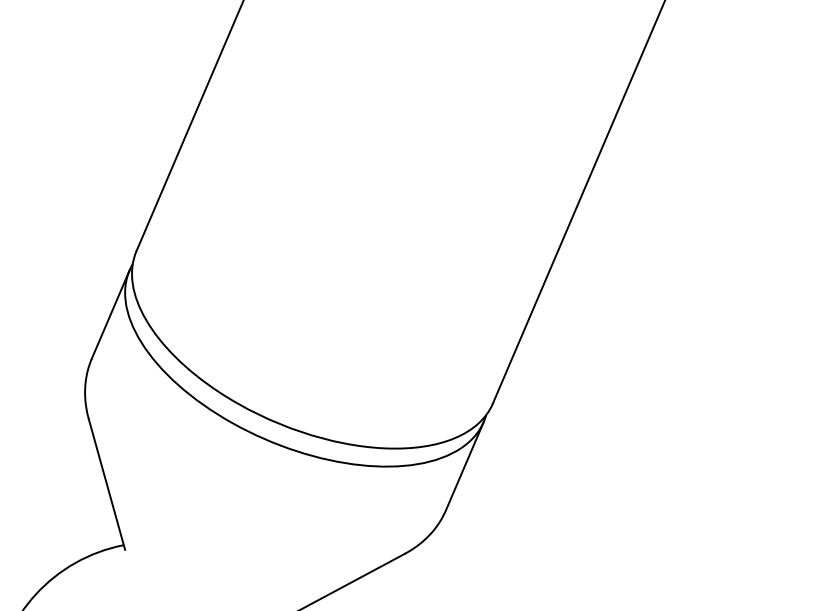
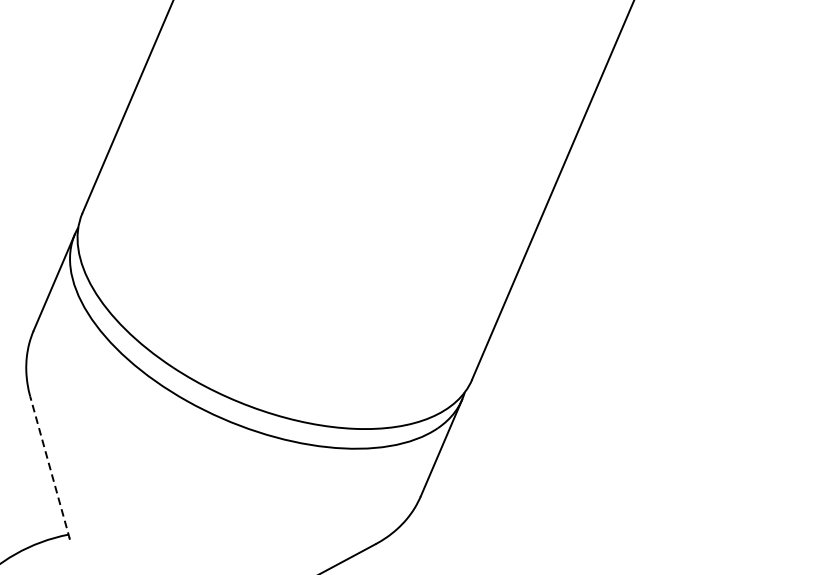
line: (106, 484) -> (49, 468), solid -> dashed

